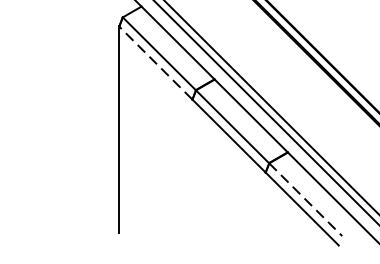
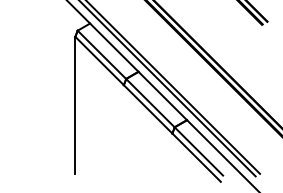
line: (155, 62) -> (99, 60), dashed -> solid
line: (306, 199) -> (199, 151), dashed -> solid

